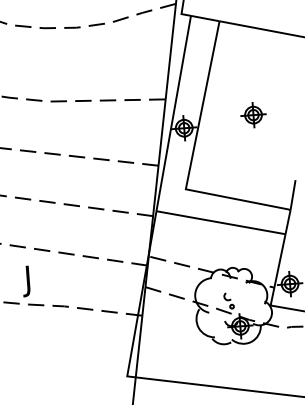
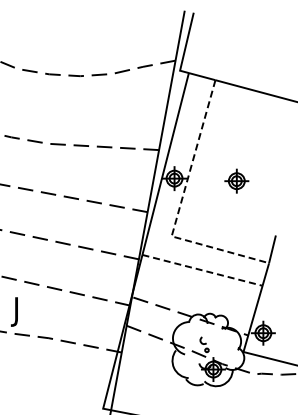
part: (253, 114) -> (236, 180), moved
line: (191, 159) -> (179, 208), solid -> dashed
line: (220, 222) -> (202, 270), solid -> dashed

